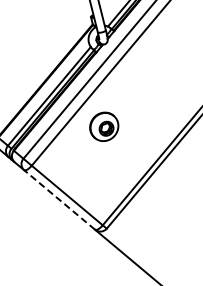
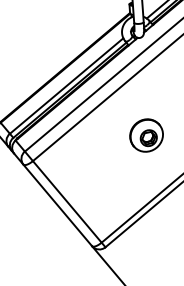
part: (104, 126) -> (146, 135), moved
line: (59, 199) -> (57, 204), dashed -> solid

